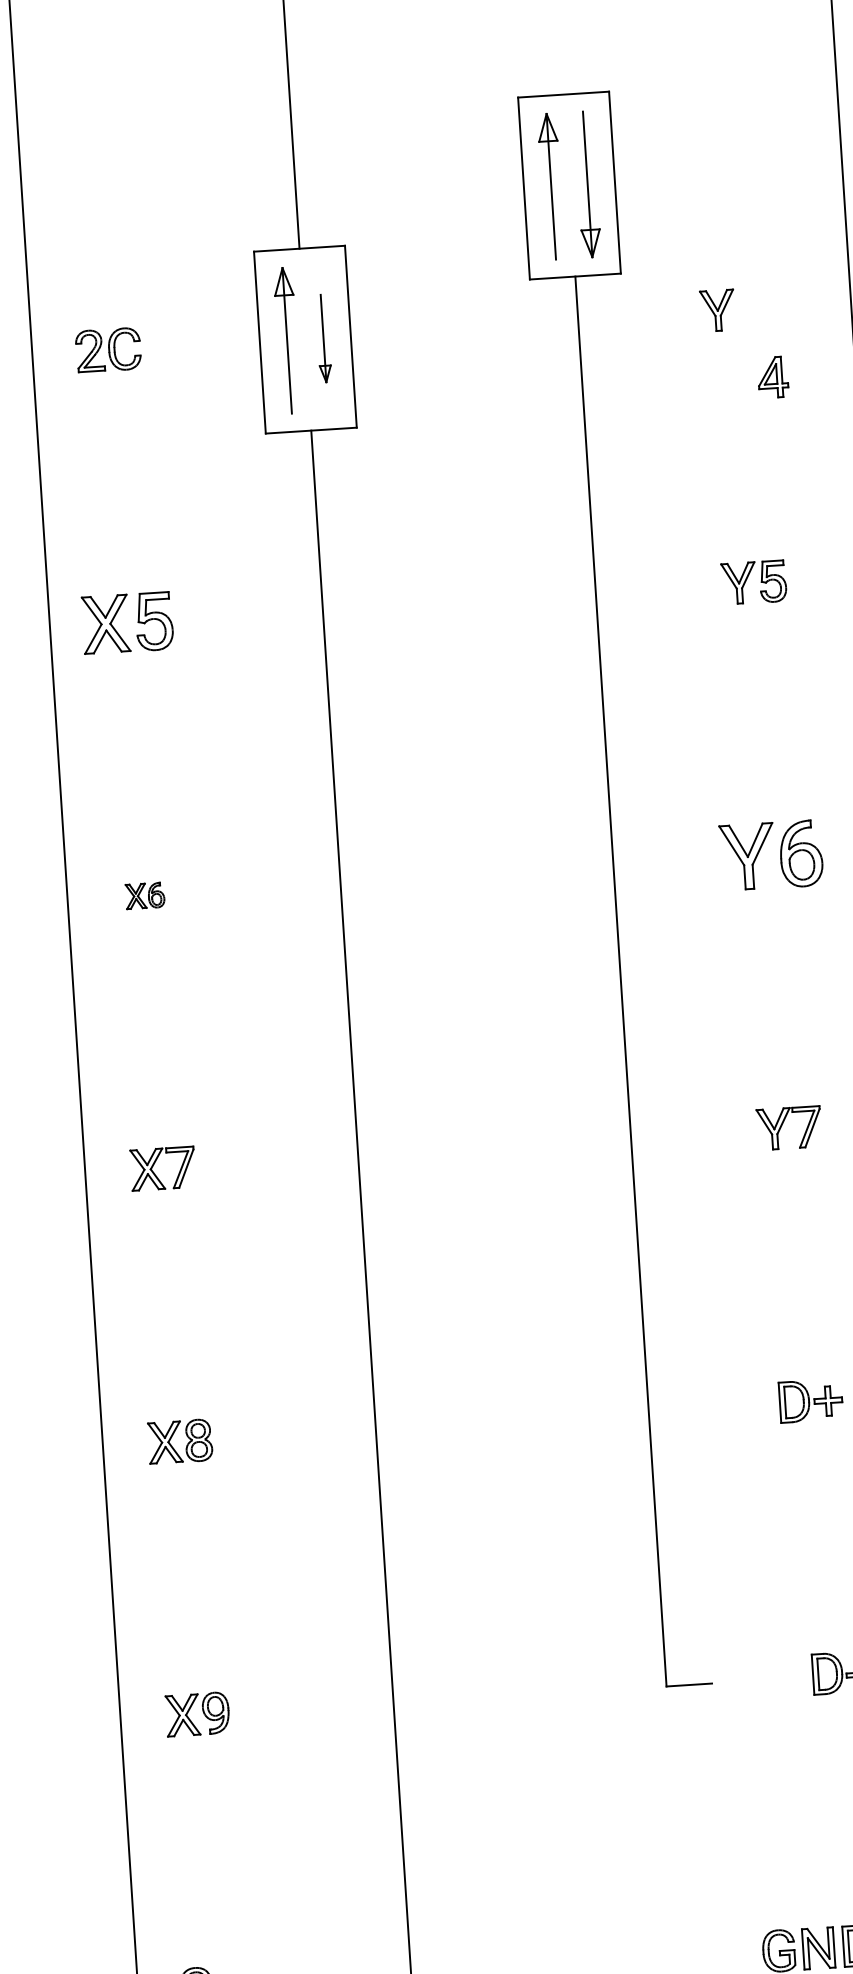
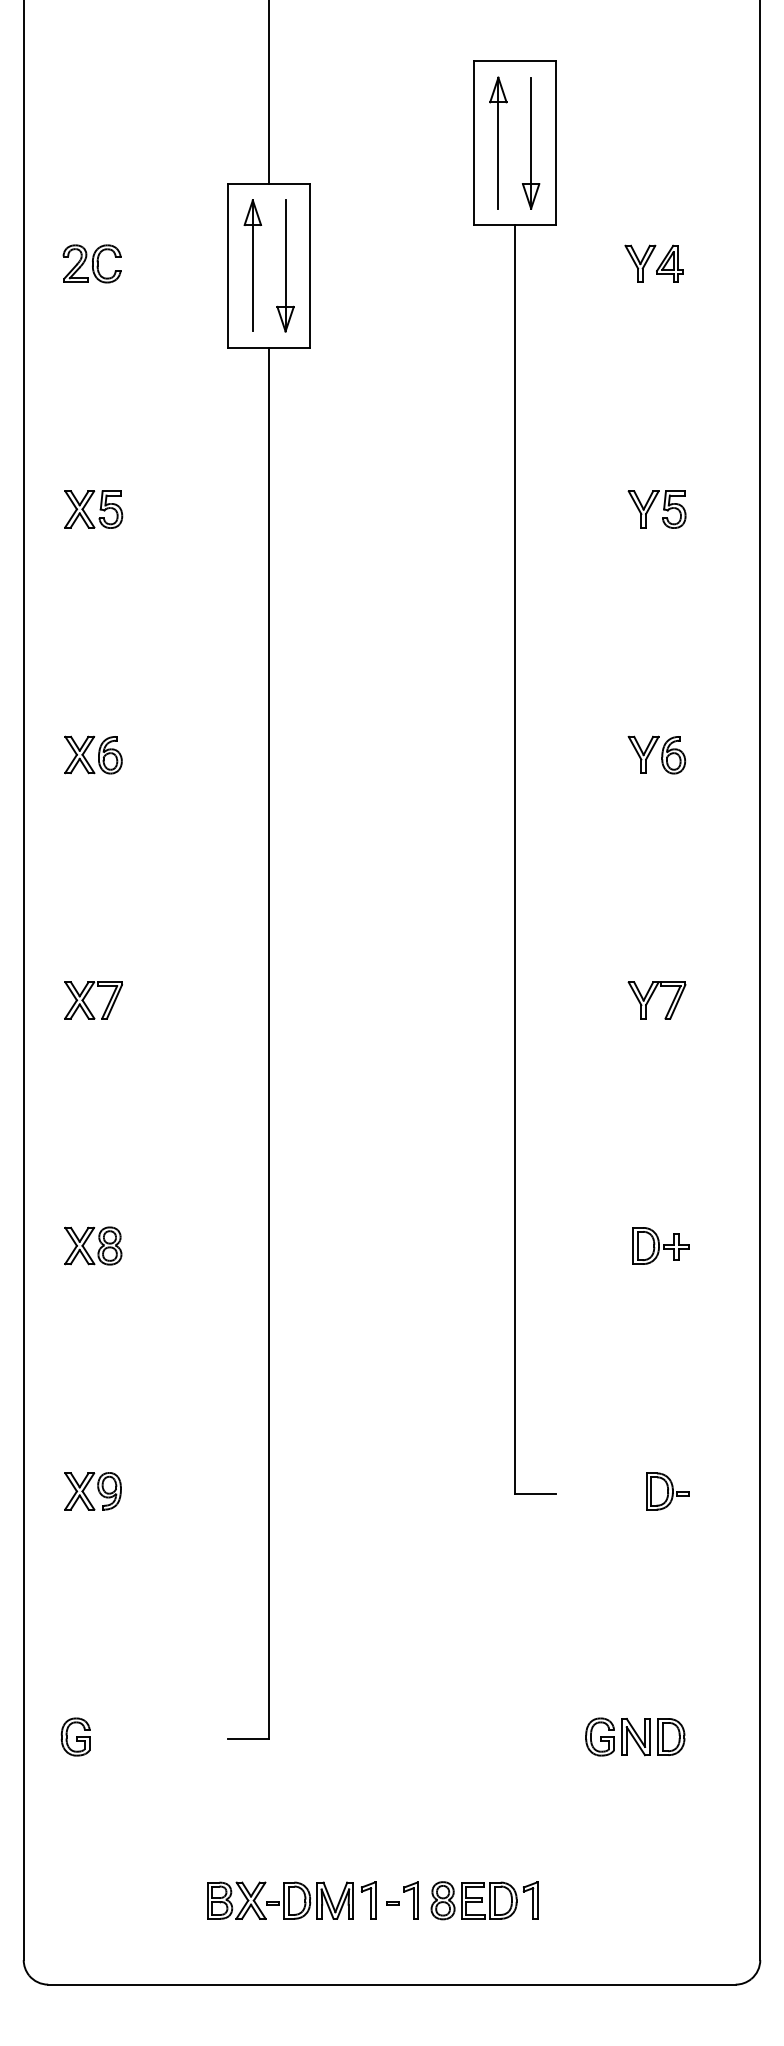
part: (323, 337) -> (285, 265), size x1.67
part: (772, 377) -> (669, 263), moved
part: (127, 622) -> (93, 509), size x0.71
part: (770, 854) -> (656, 754), size x0.62
part: (145, 895) -> (93, 754), size x1.67

